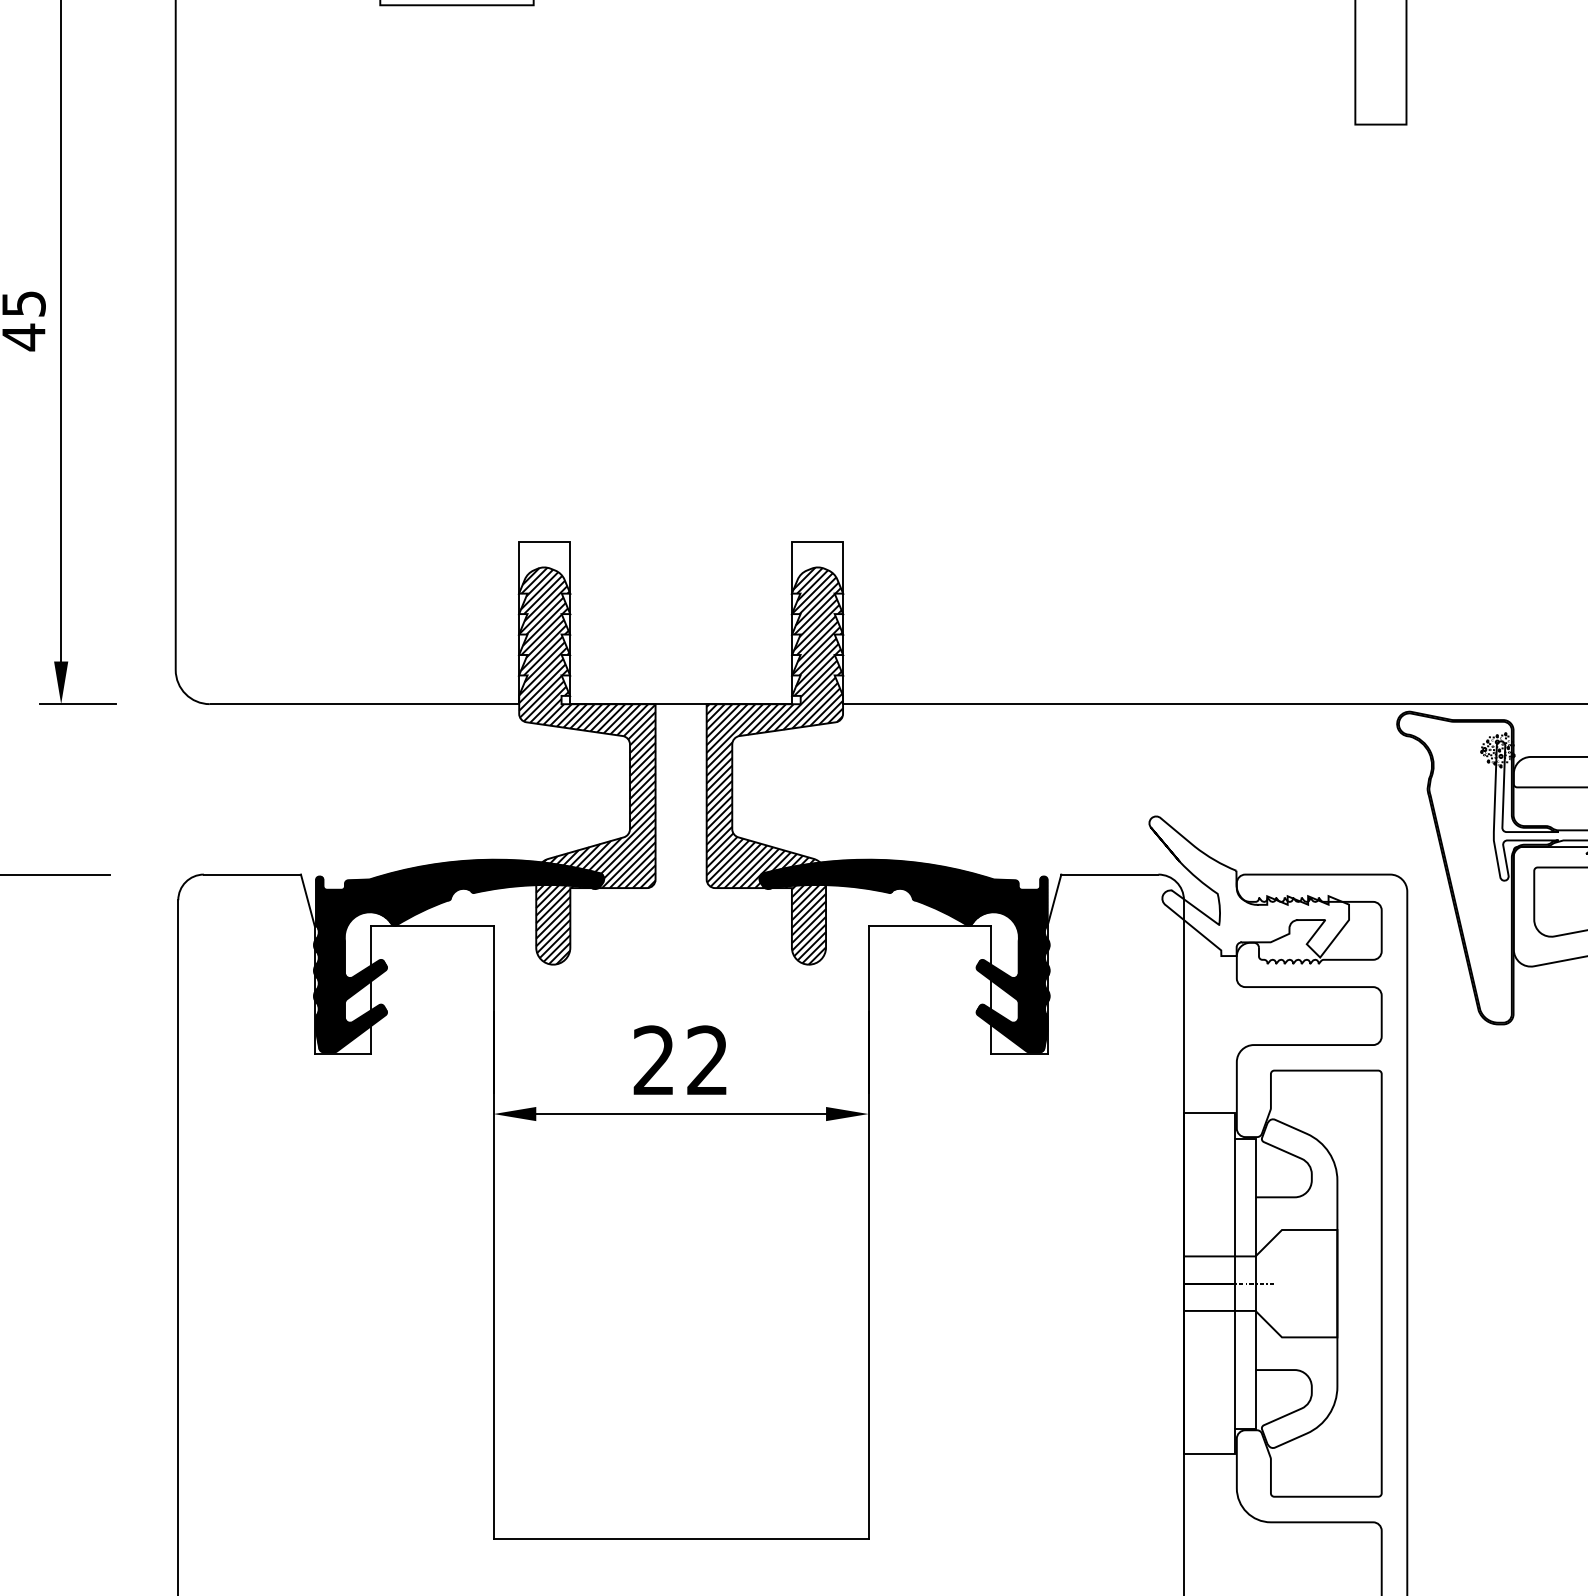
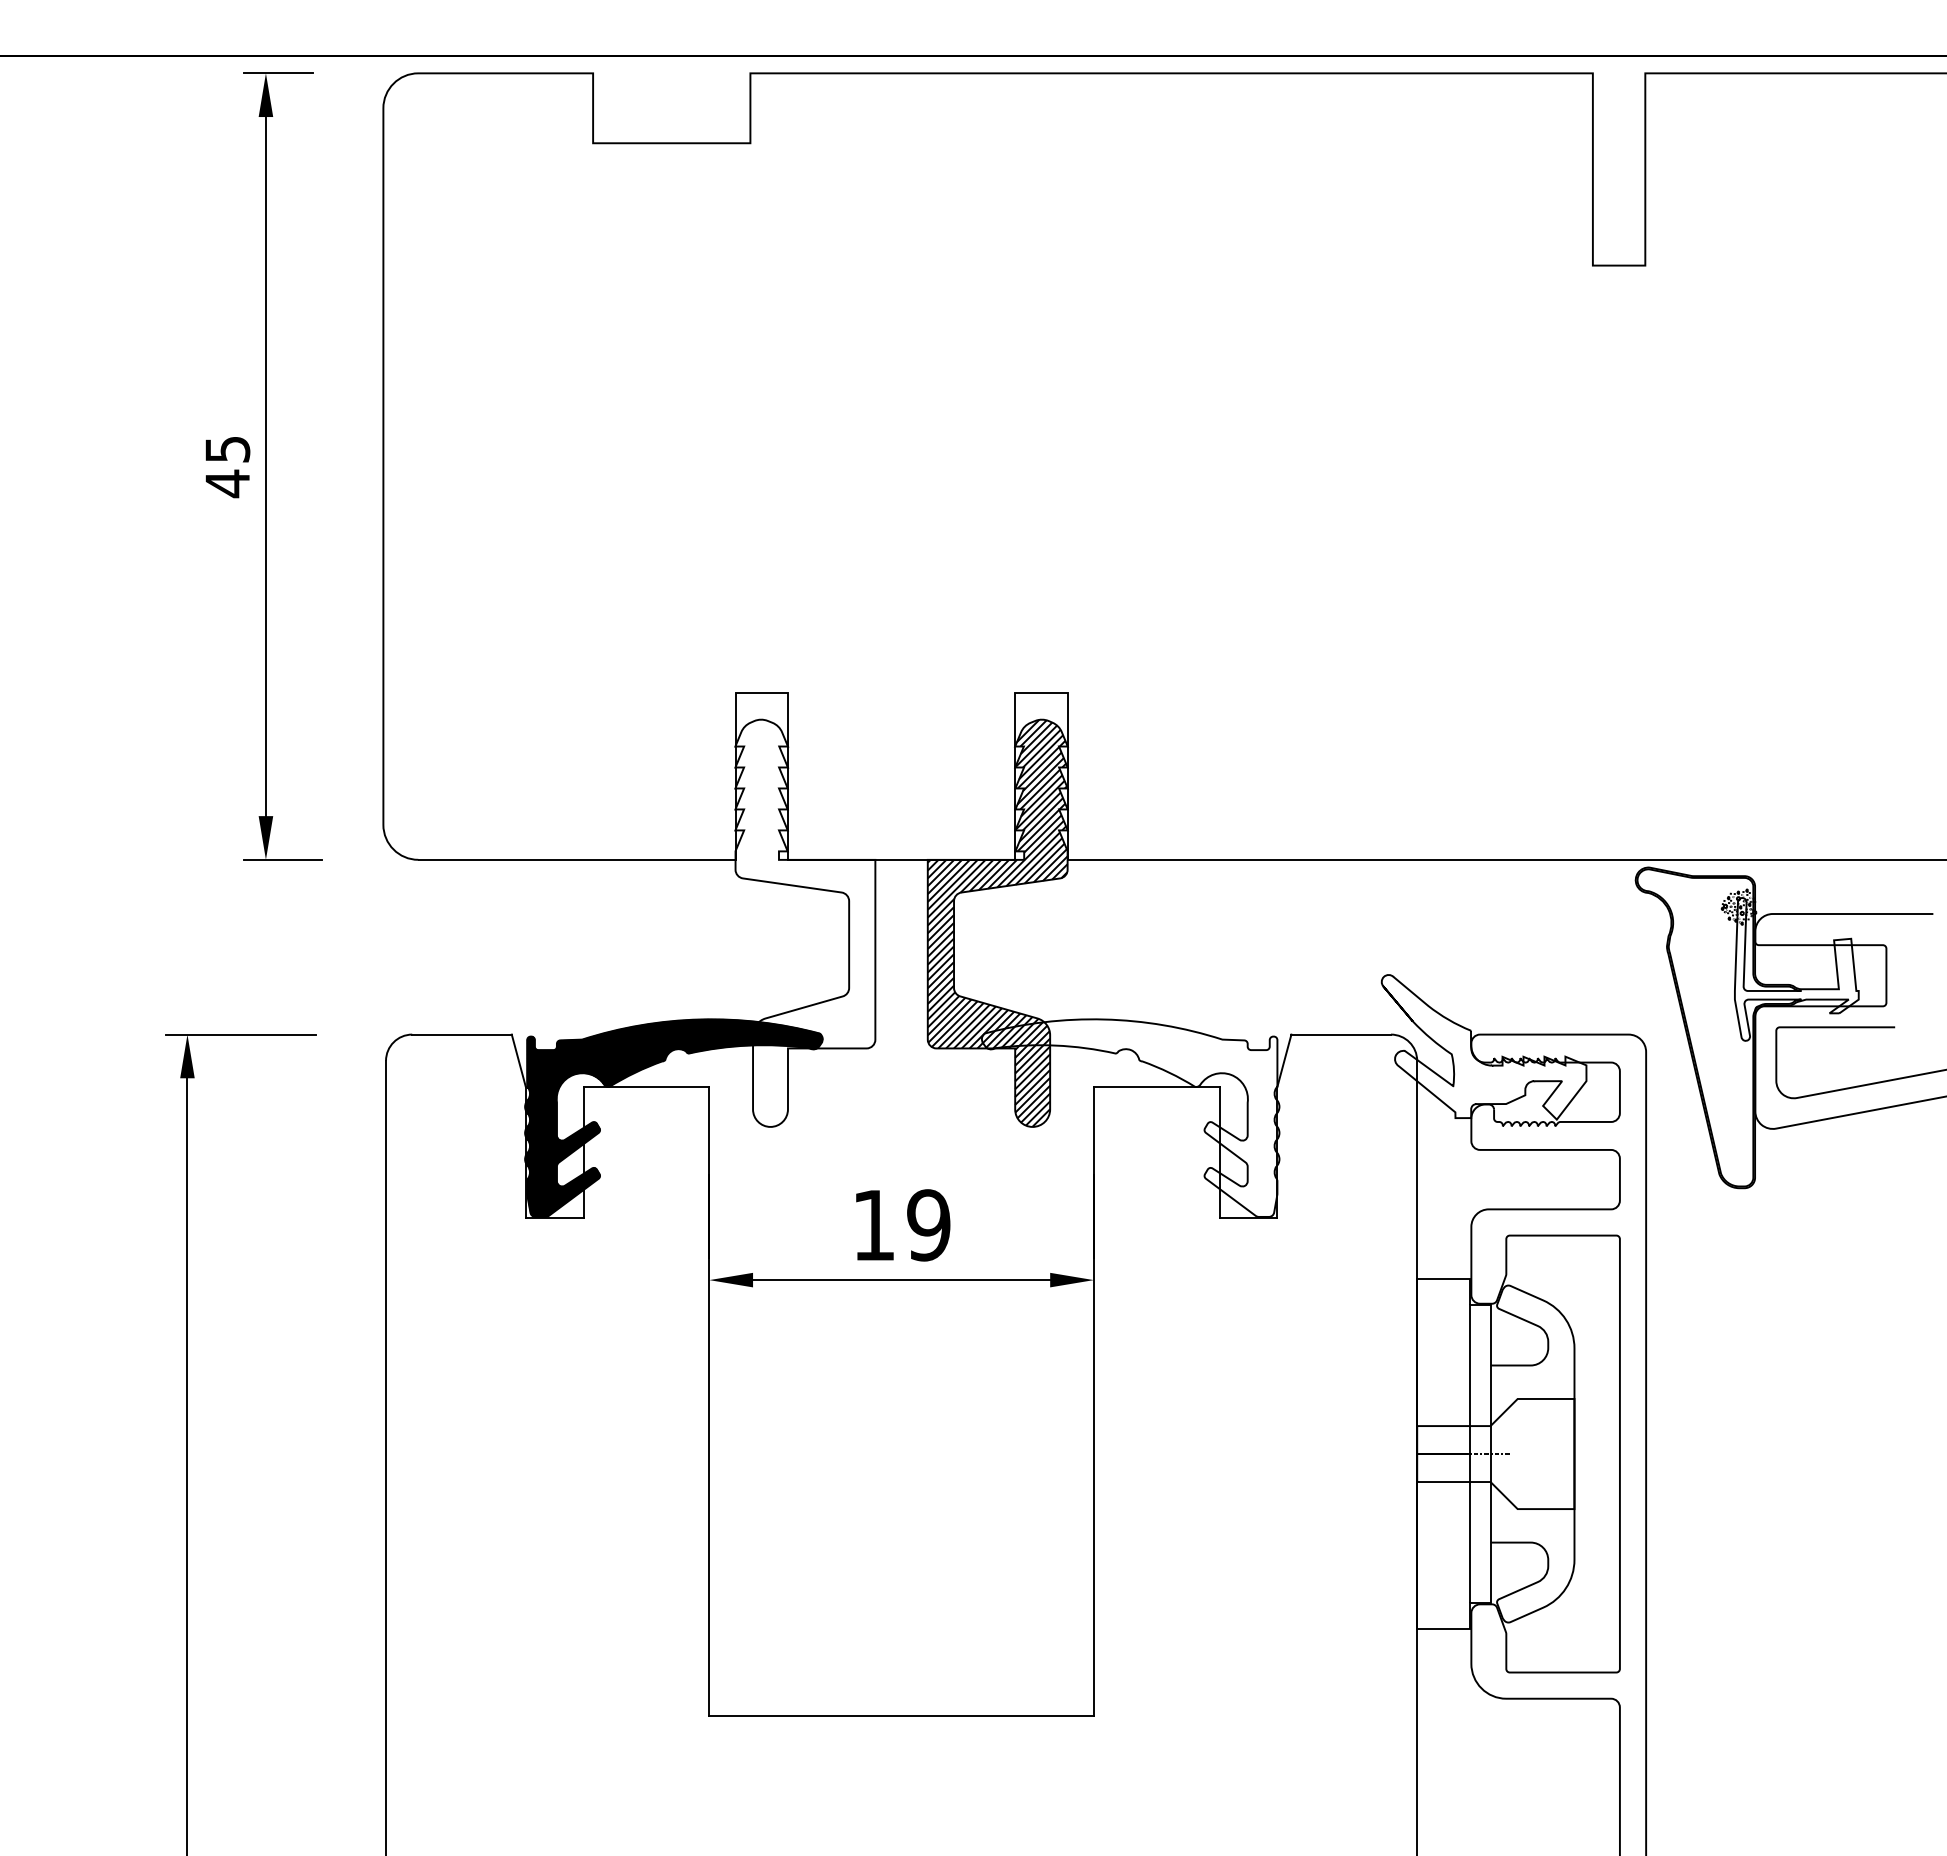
hatch: (587, 765) -> (805, 922), removed
hatch: (904, 955) -> (1130, 1117), removed
text: (681, 1060) -> (901, 1225), 22 -> 19

